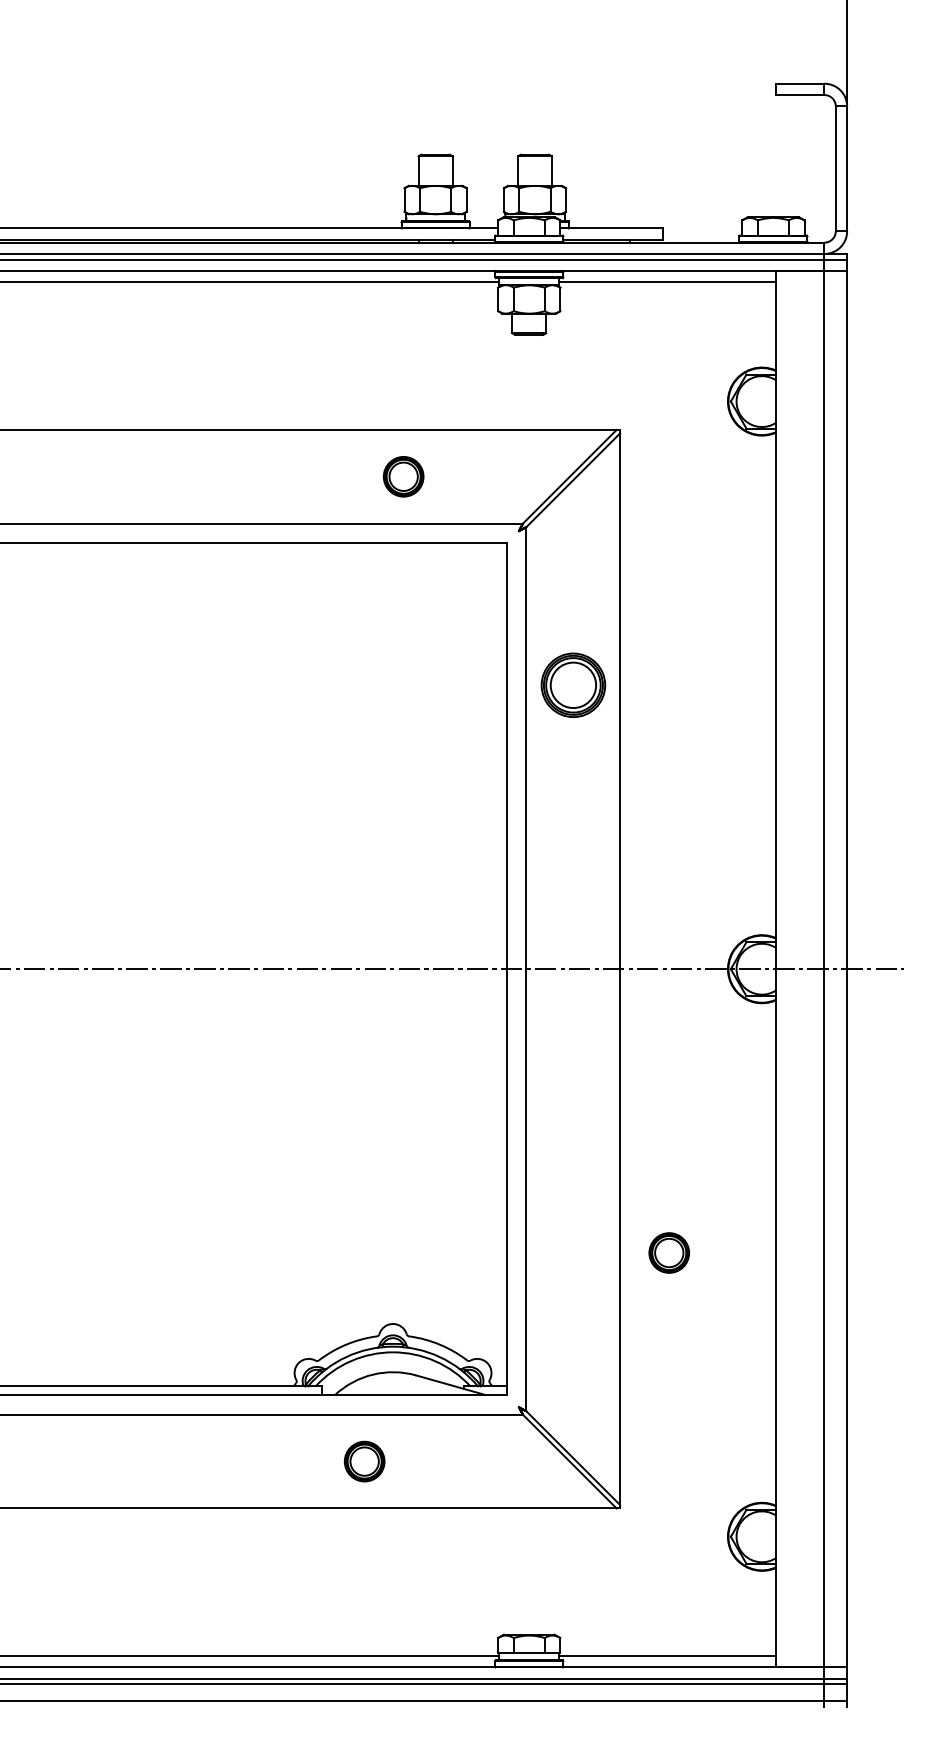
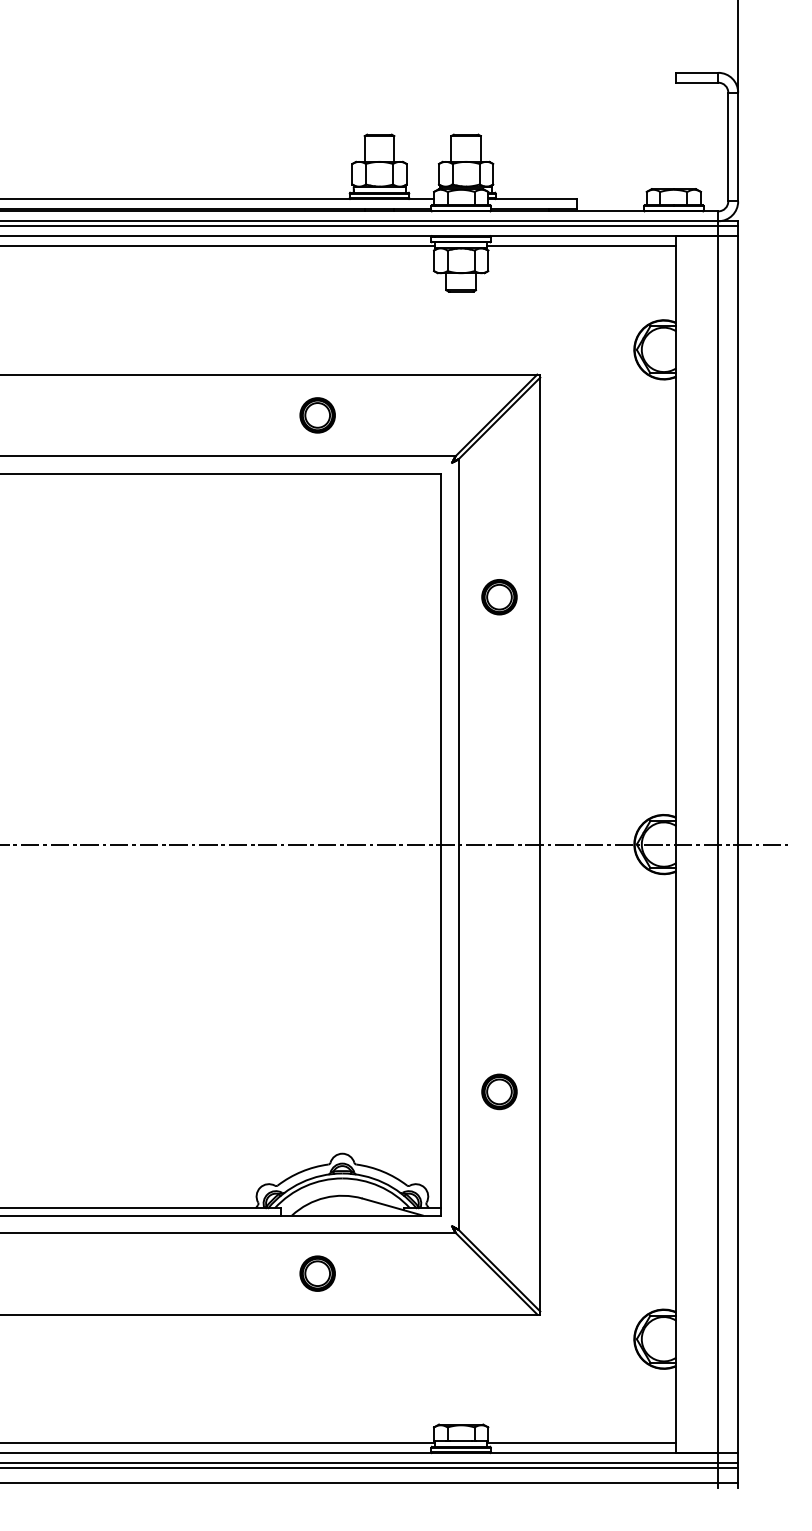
part: (403, 476) -> (317, 415), moved
part: (572, 685) -> (498, 597), size x0.62
part: (668, 1252) -> (498, 1091), moved

